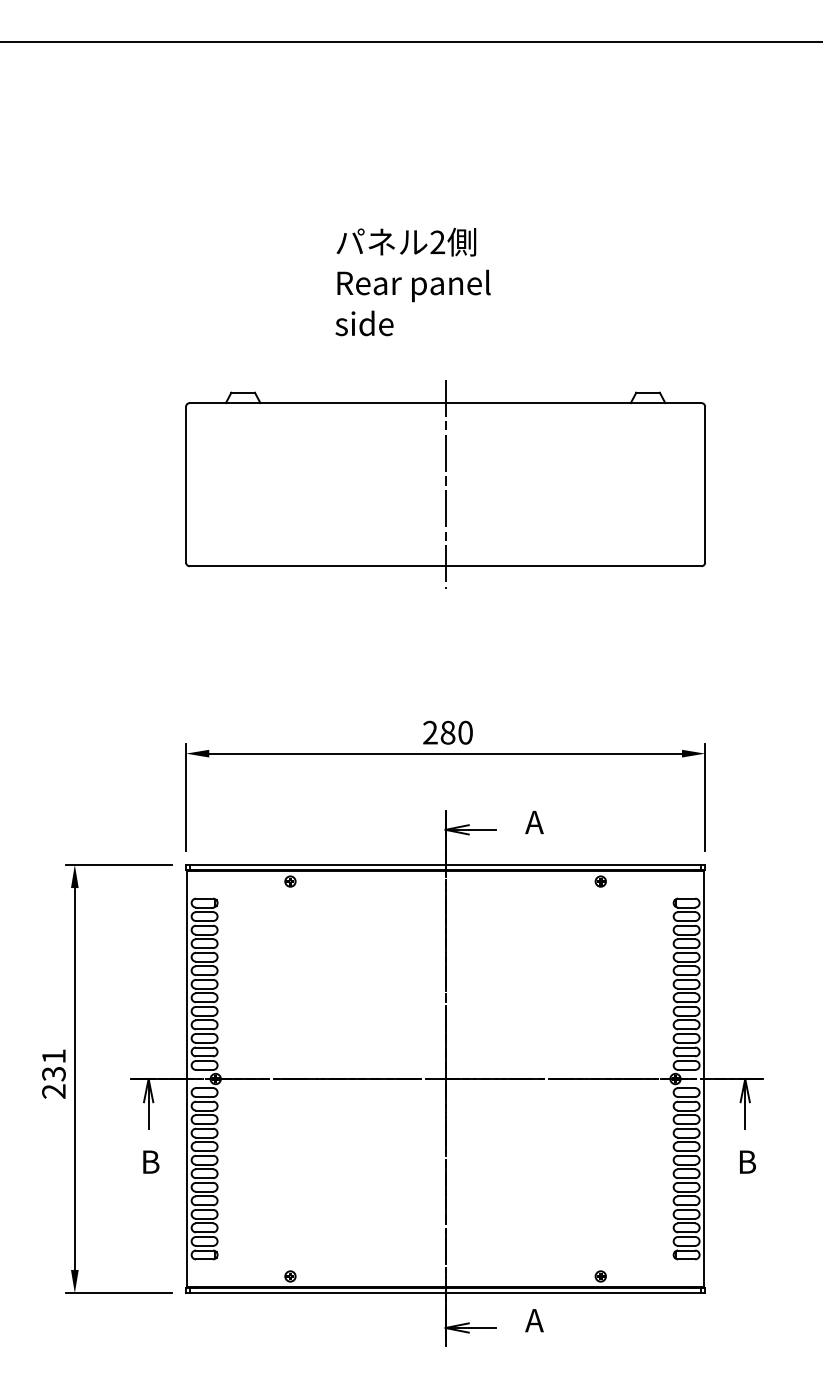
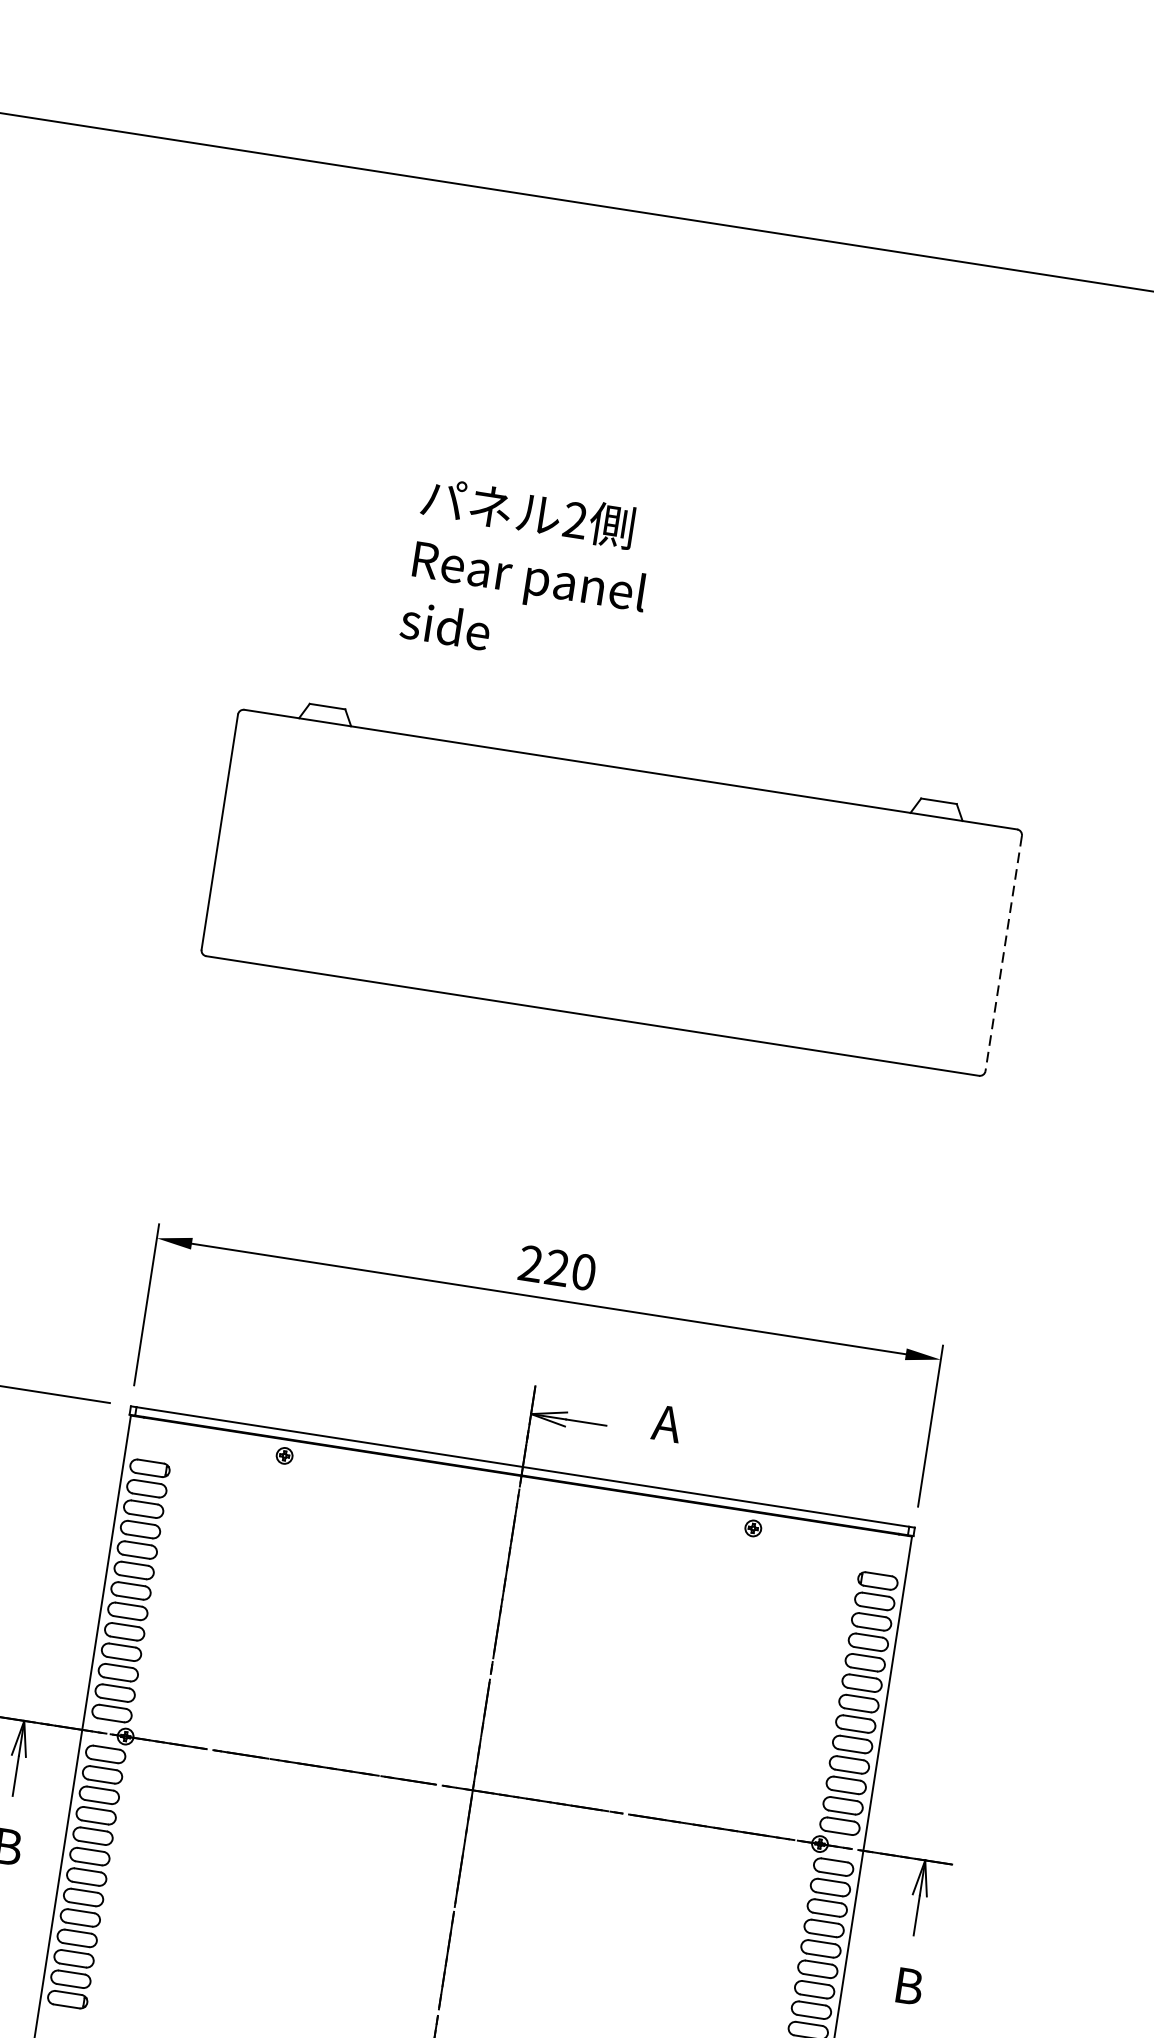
text: (412, 281) -> (528, 573), moved
line: (445, 484) -> (611, 892), removed
line: (705, 484) -> (1004, 953), solid -> dashed
text: (447, 732) -> (556, 1267), 280 -> 220

